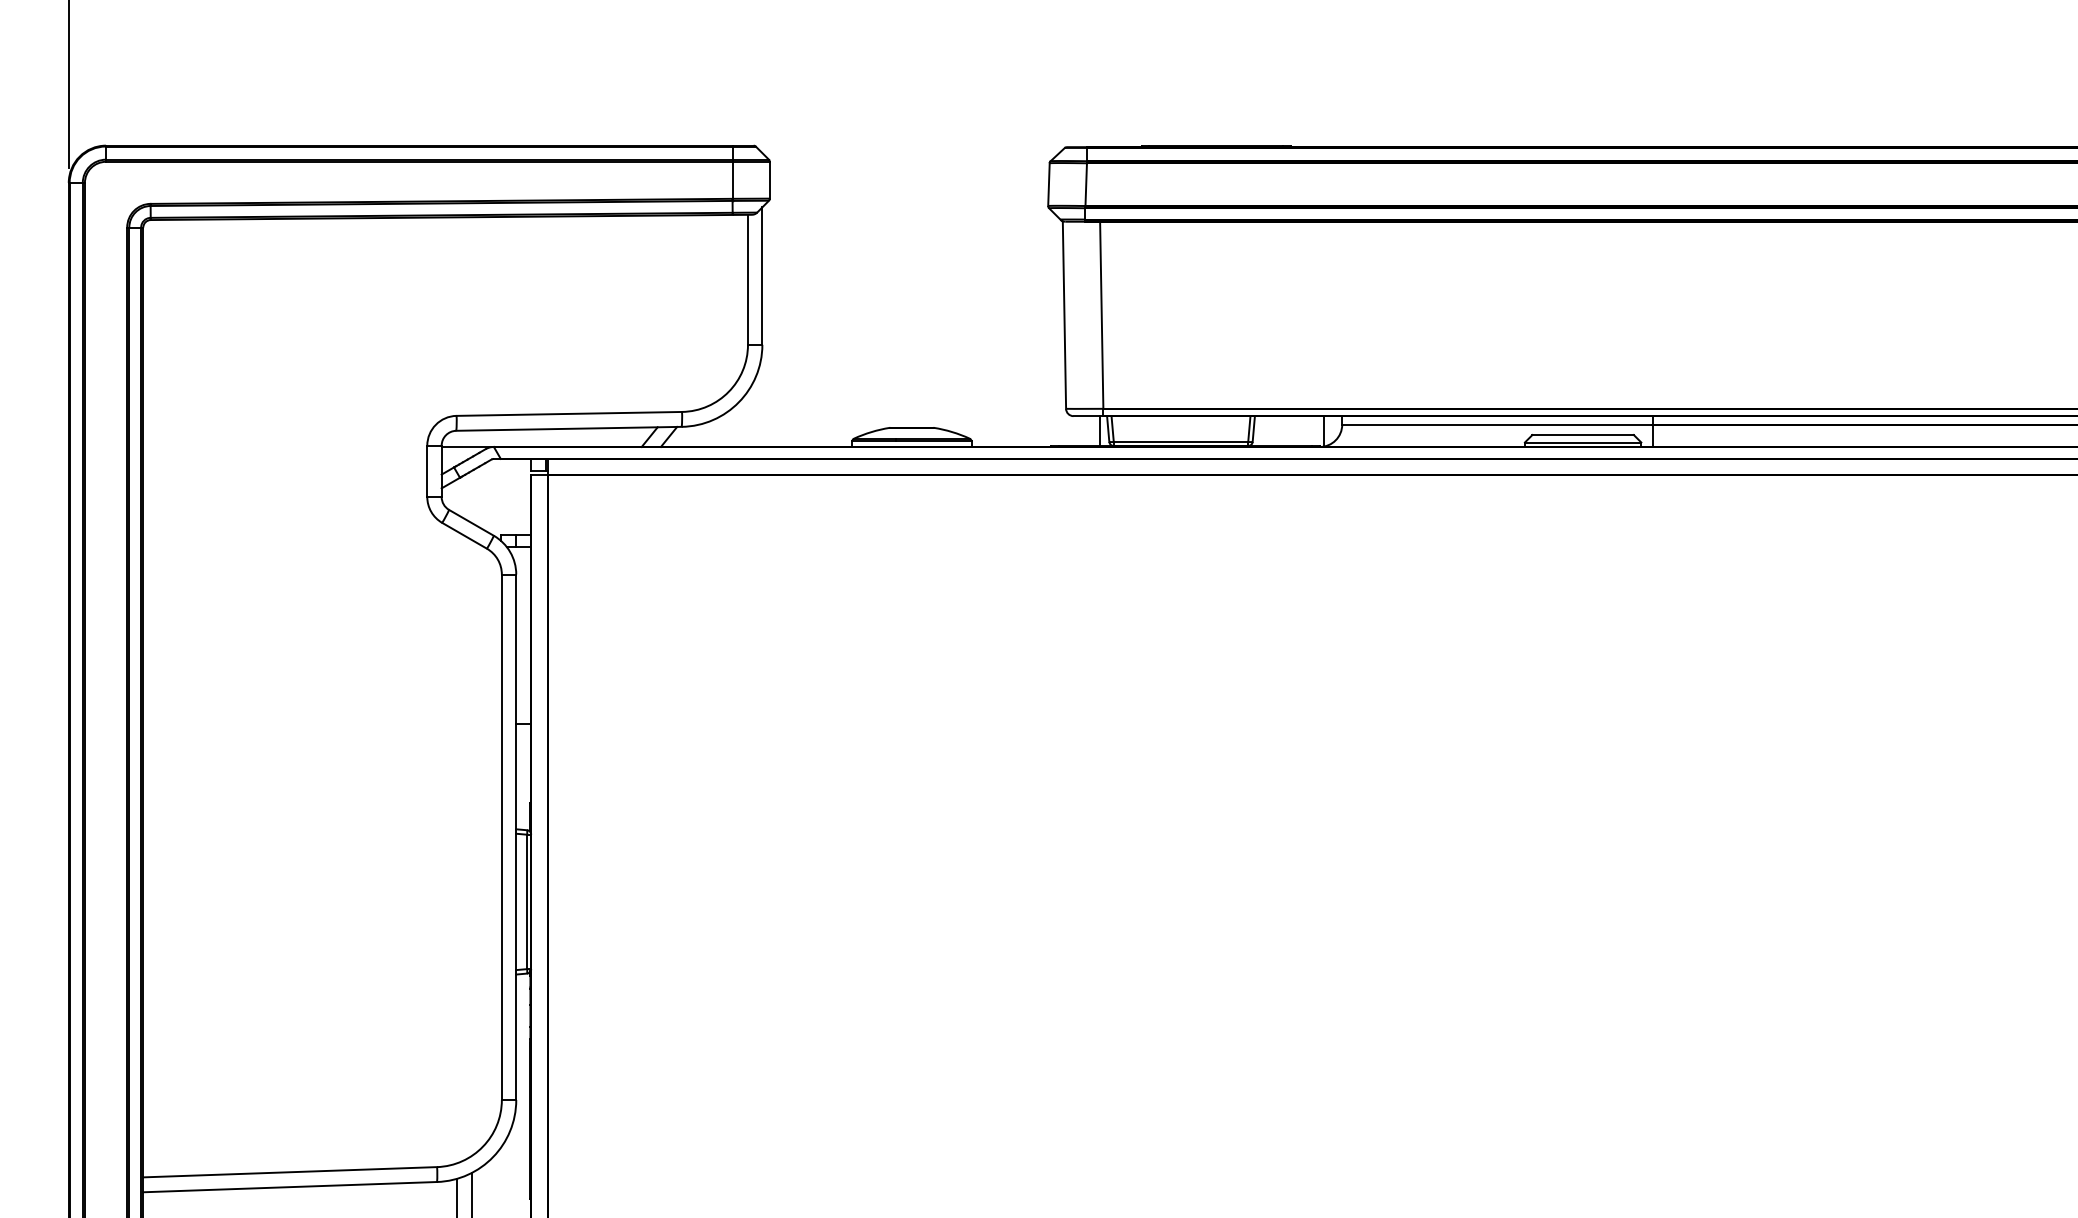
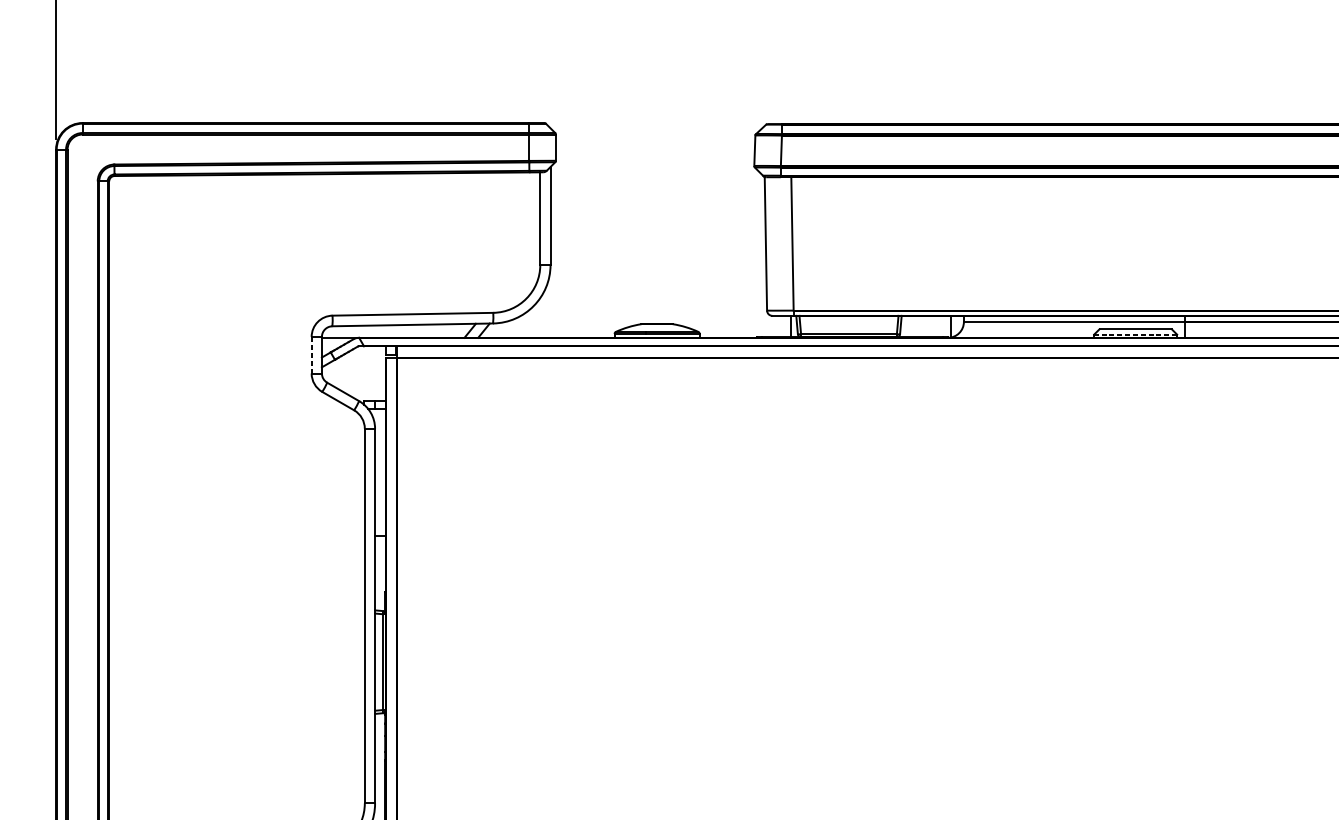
line: (1582, 442) -> (1135, 334), solid -> dashed
line: (427, 471) -> (311, 355), solid -> dashed

